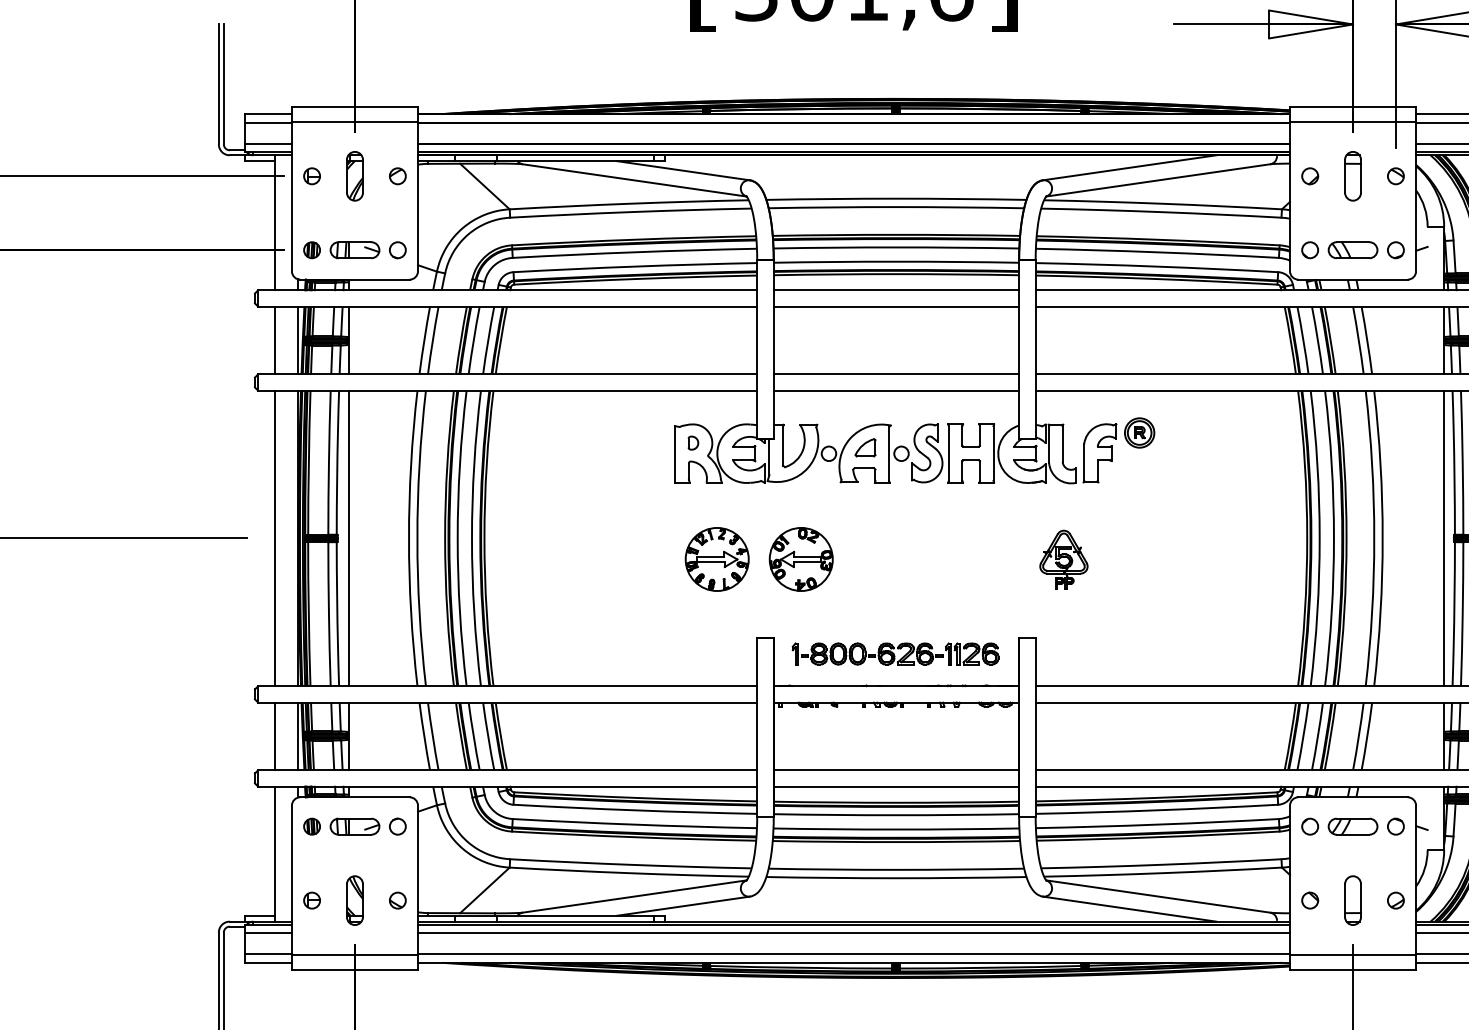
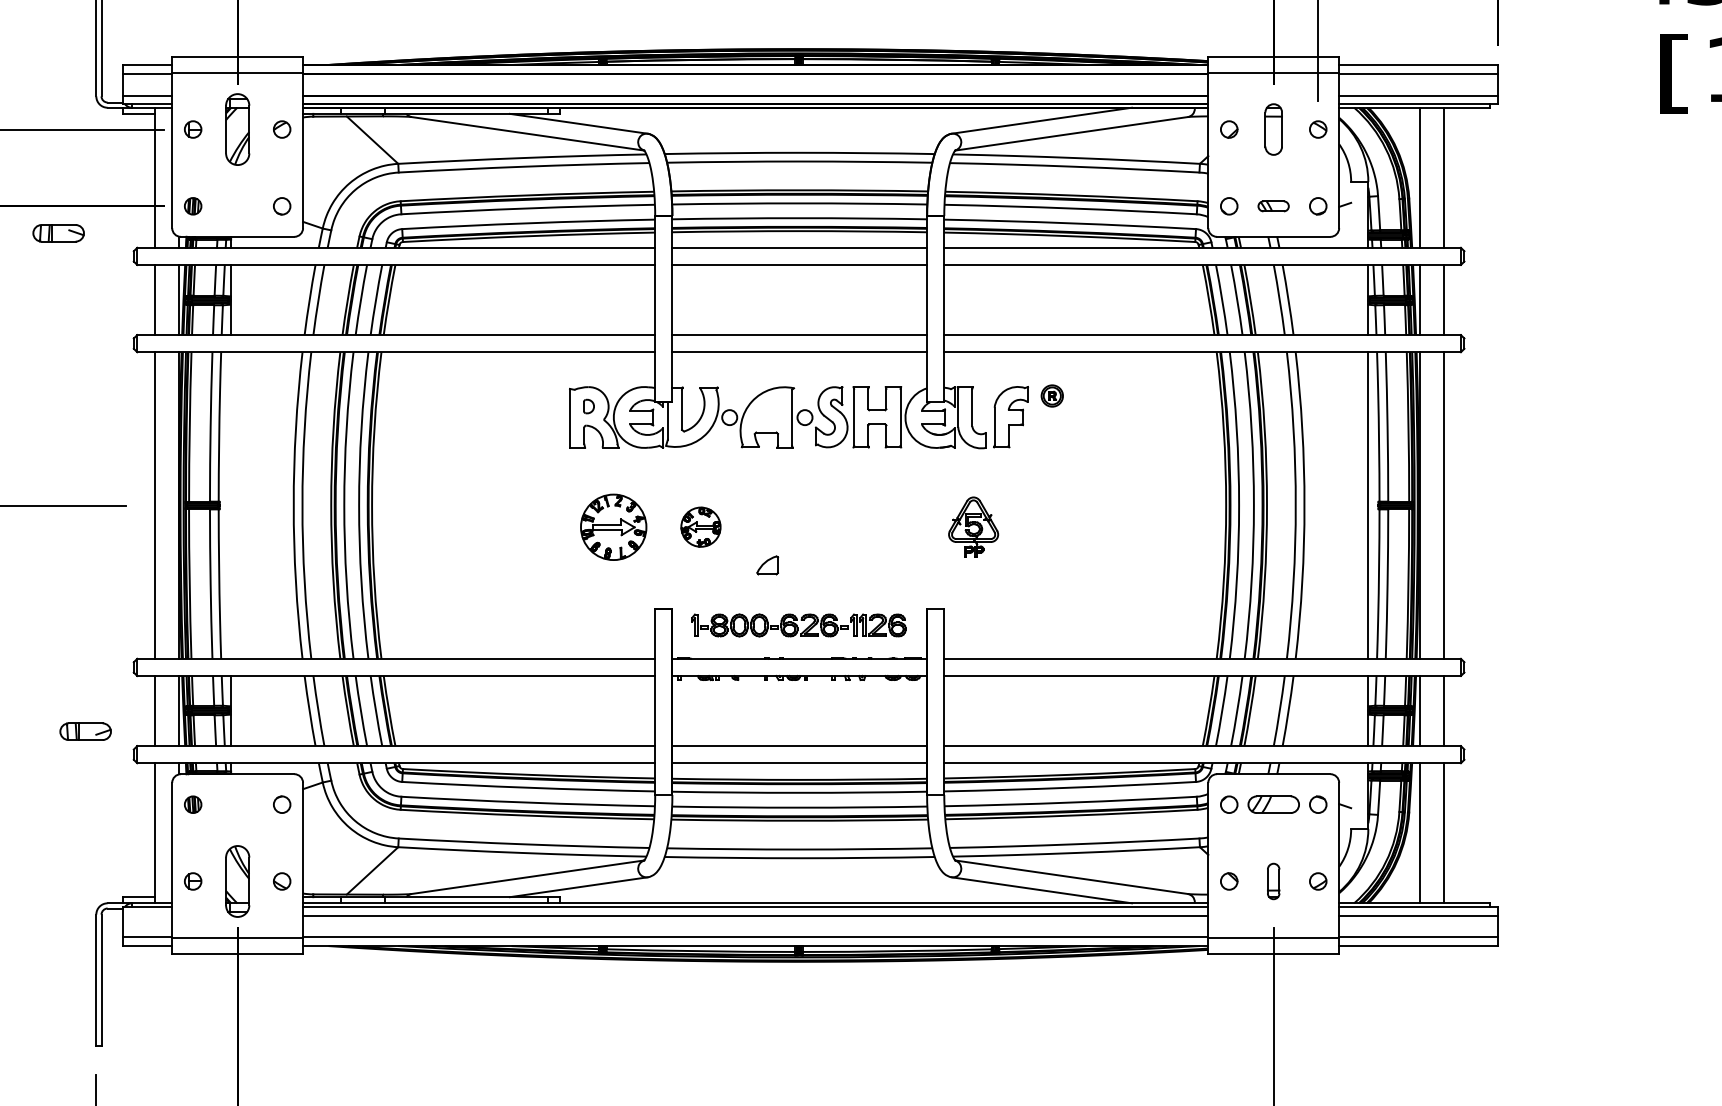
part: (354, 176) -> (237, 129), size x1.4
part: (354, 250) -> (58, 233), moved
part: (1352, 250) -> (1273, 206), size x0.6
part: (1139, 432) -> (1052, 395), size x0.7
part: (865, 447) -> (767, 565), moved
line: (349, 538) -> (231, 505), removed
part: (800, 558) -> (700, 526), size x0.6
part: (354, 826) -> (85, 731), moved
part: (354, 900) -> (237, 881), size x1.4
part: (1352, 900) -> (1273, 881), size x0.7
line: (268, 933) -> (147, 915), removed

